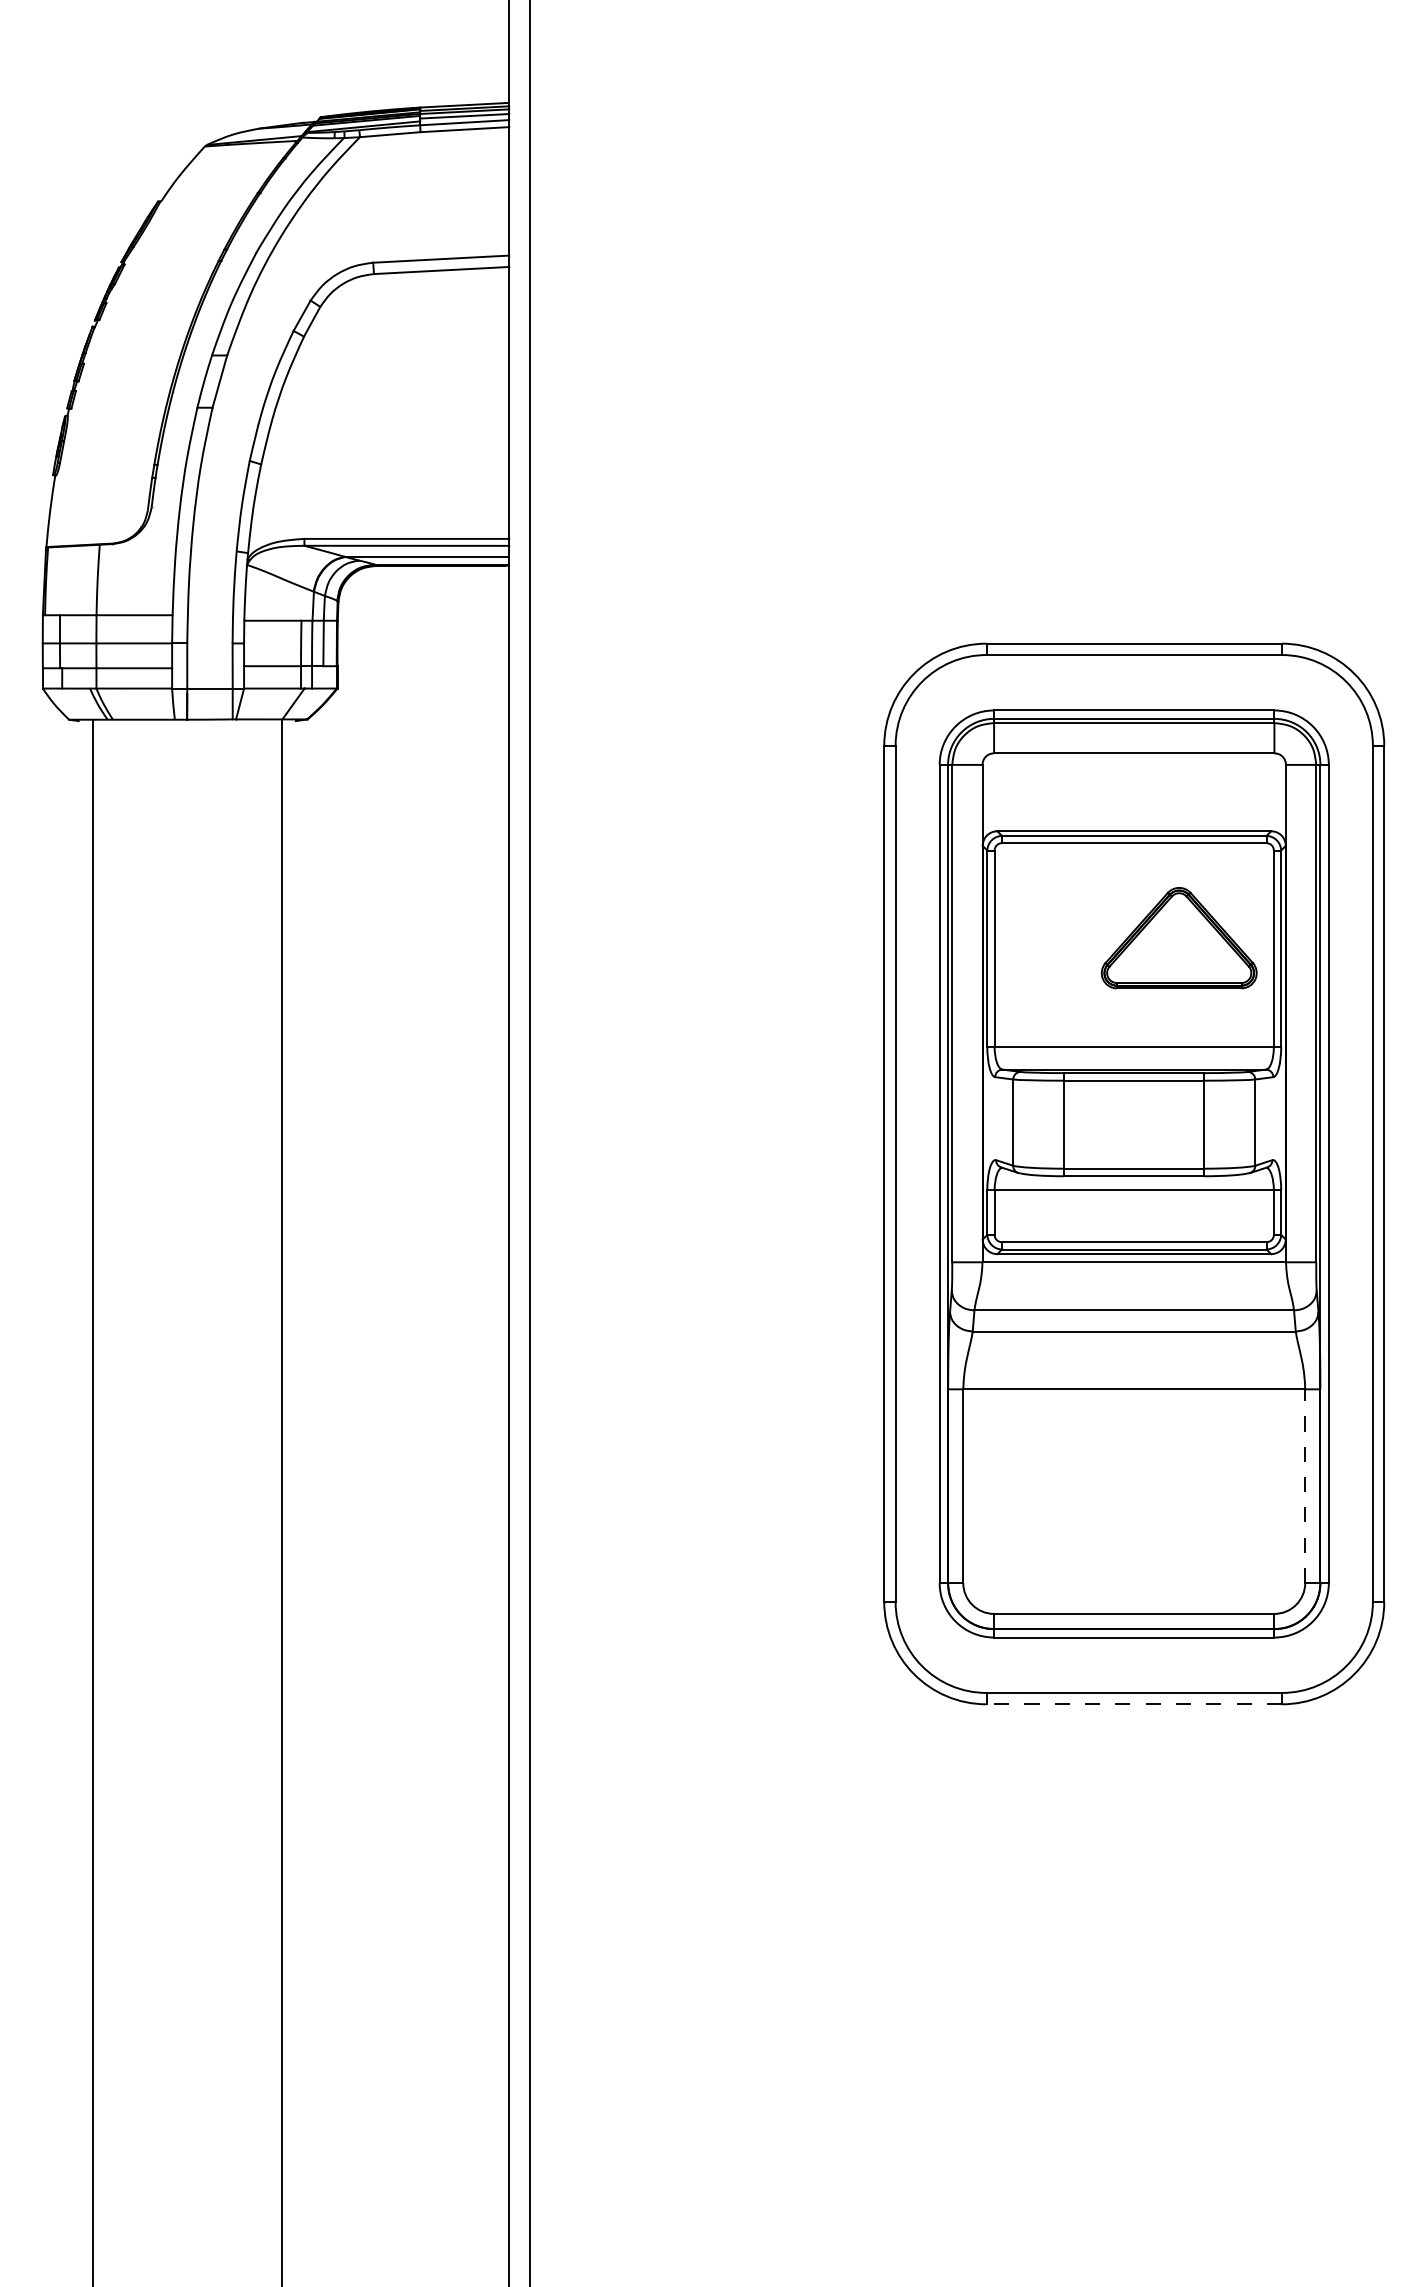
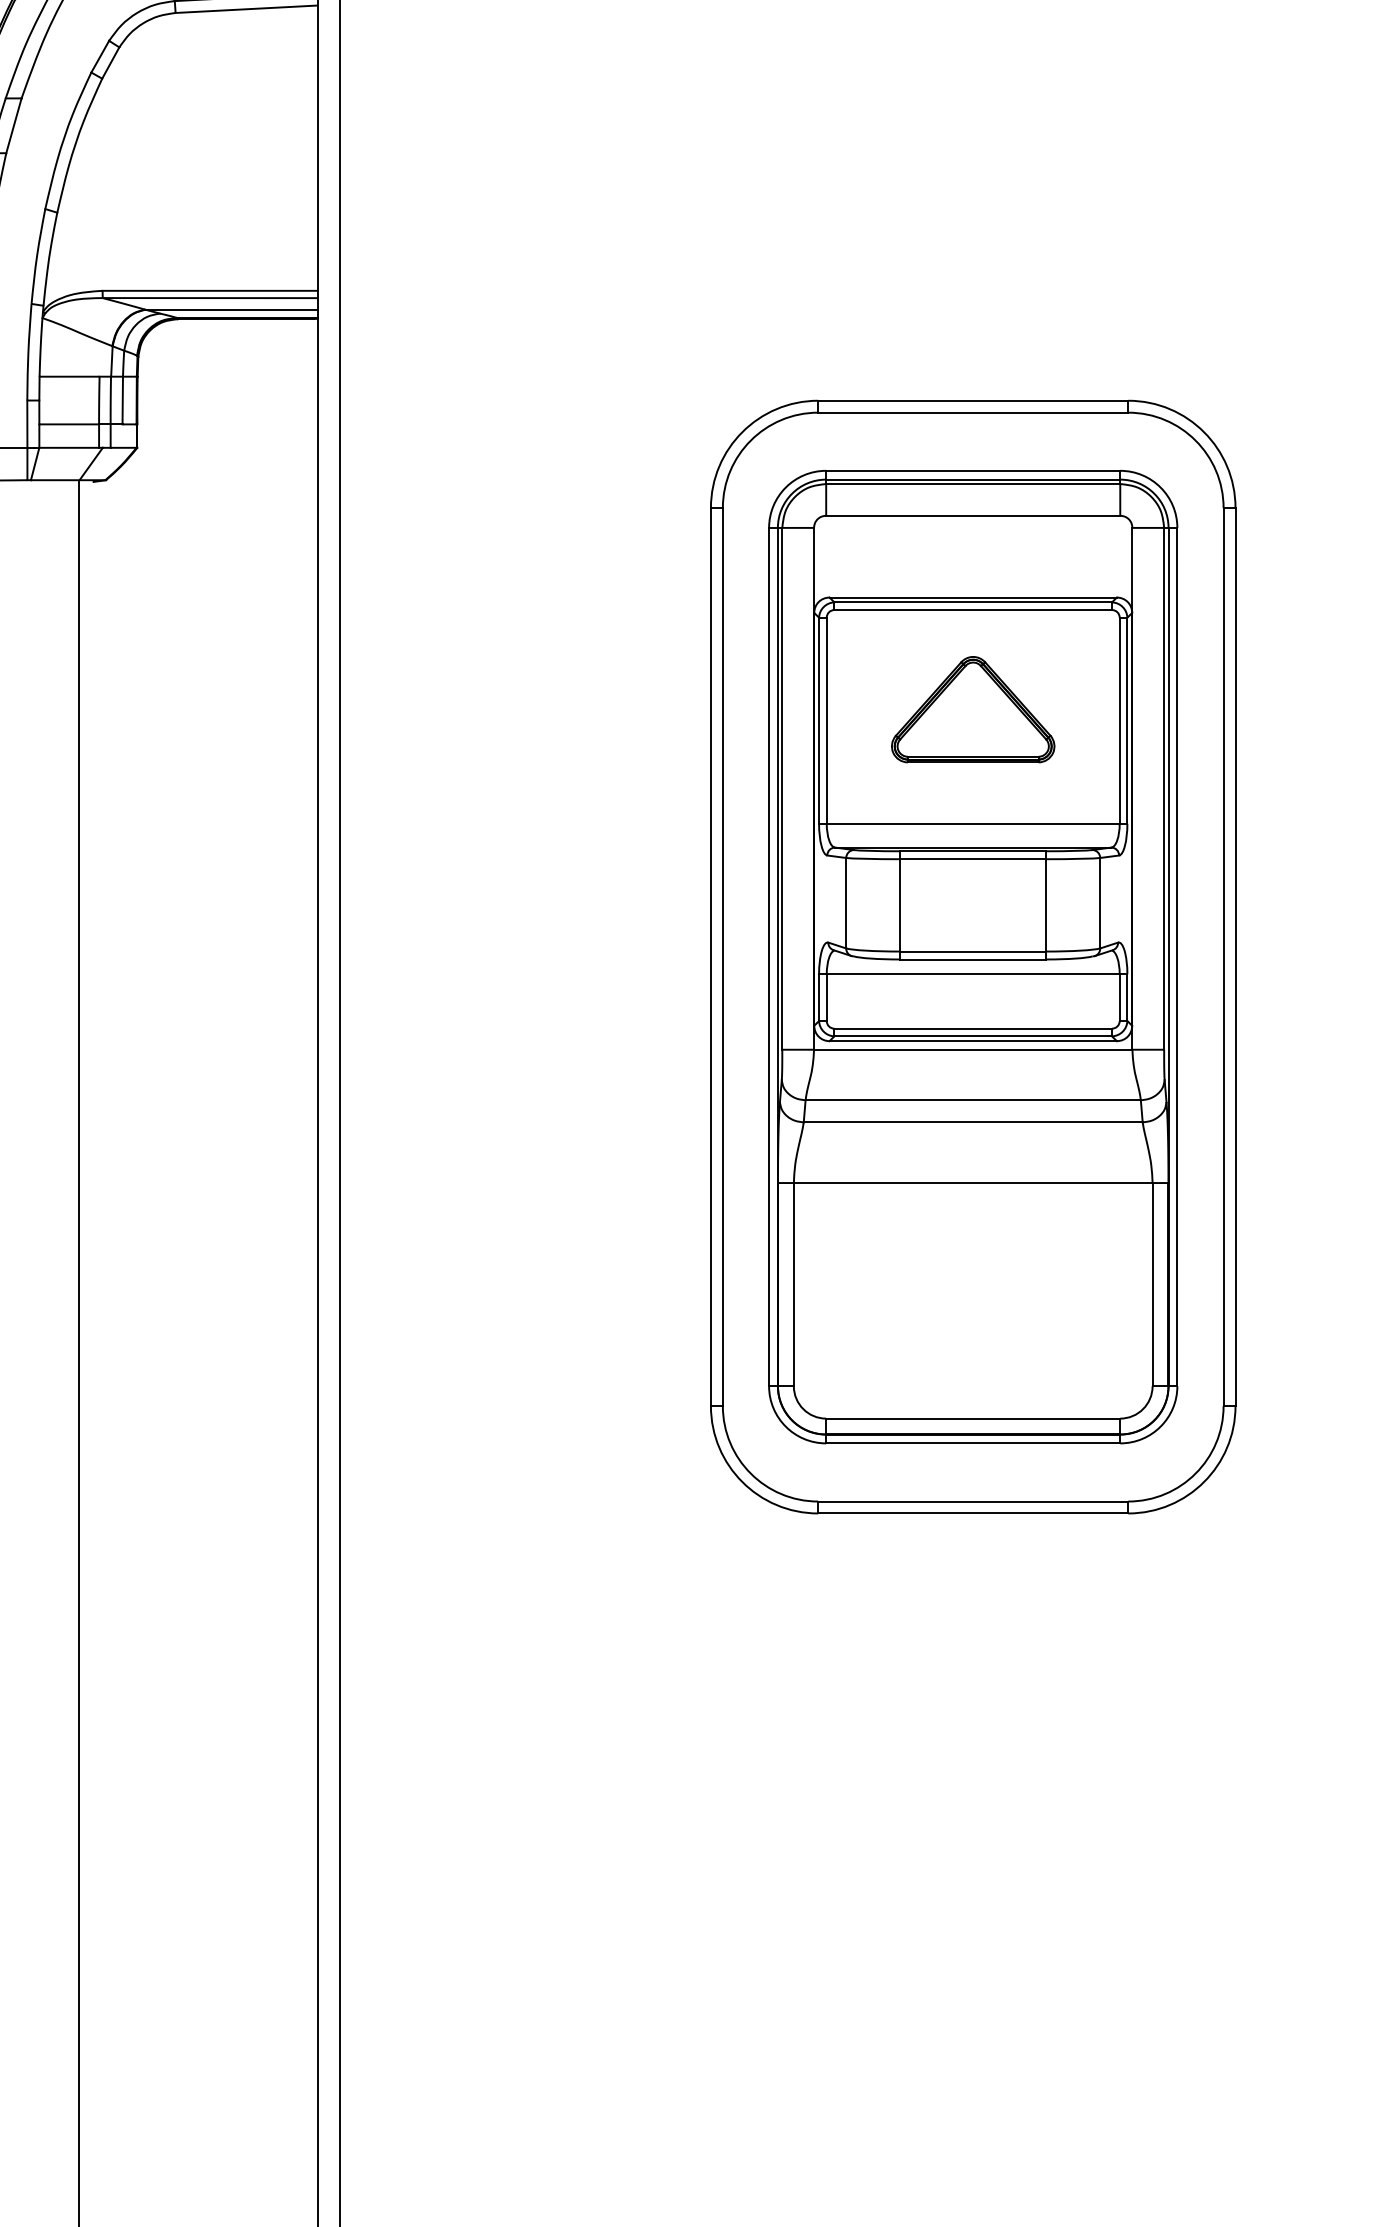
part: (1178, 938) -> (972, 710), moved
line: (1305, 1486) -> (1152, 1284), dashed -> solid
line: (1134, 1704) -> (973, 1513), dashed -> solid

